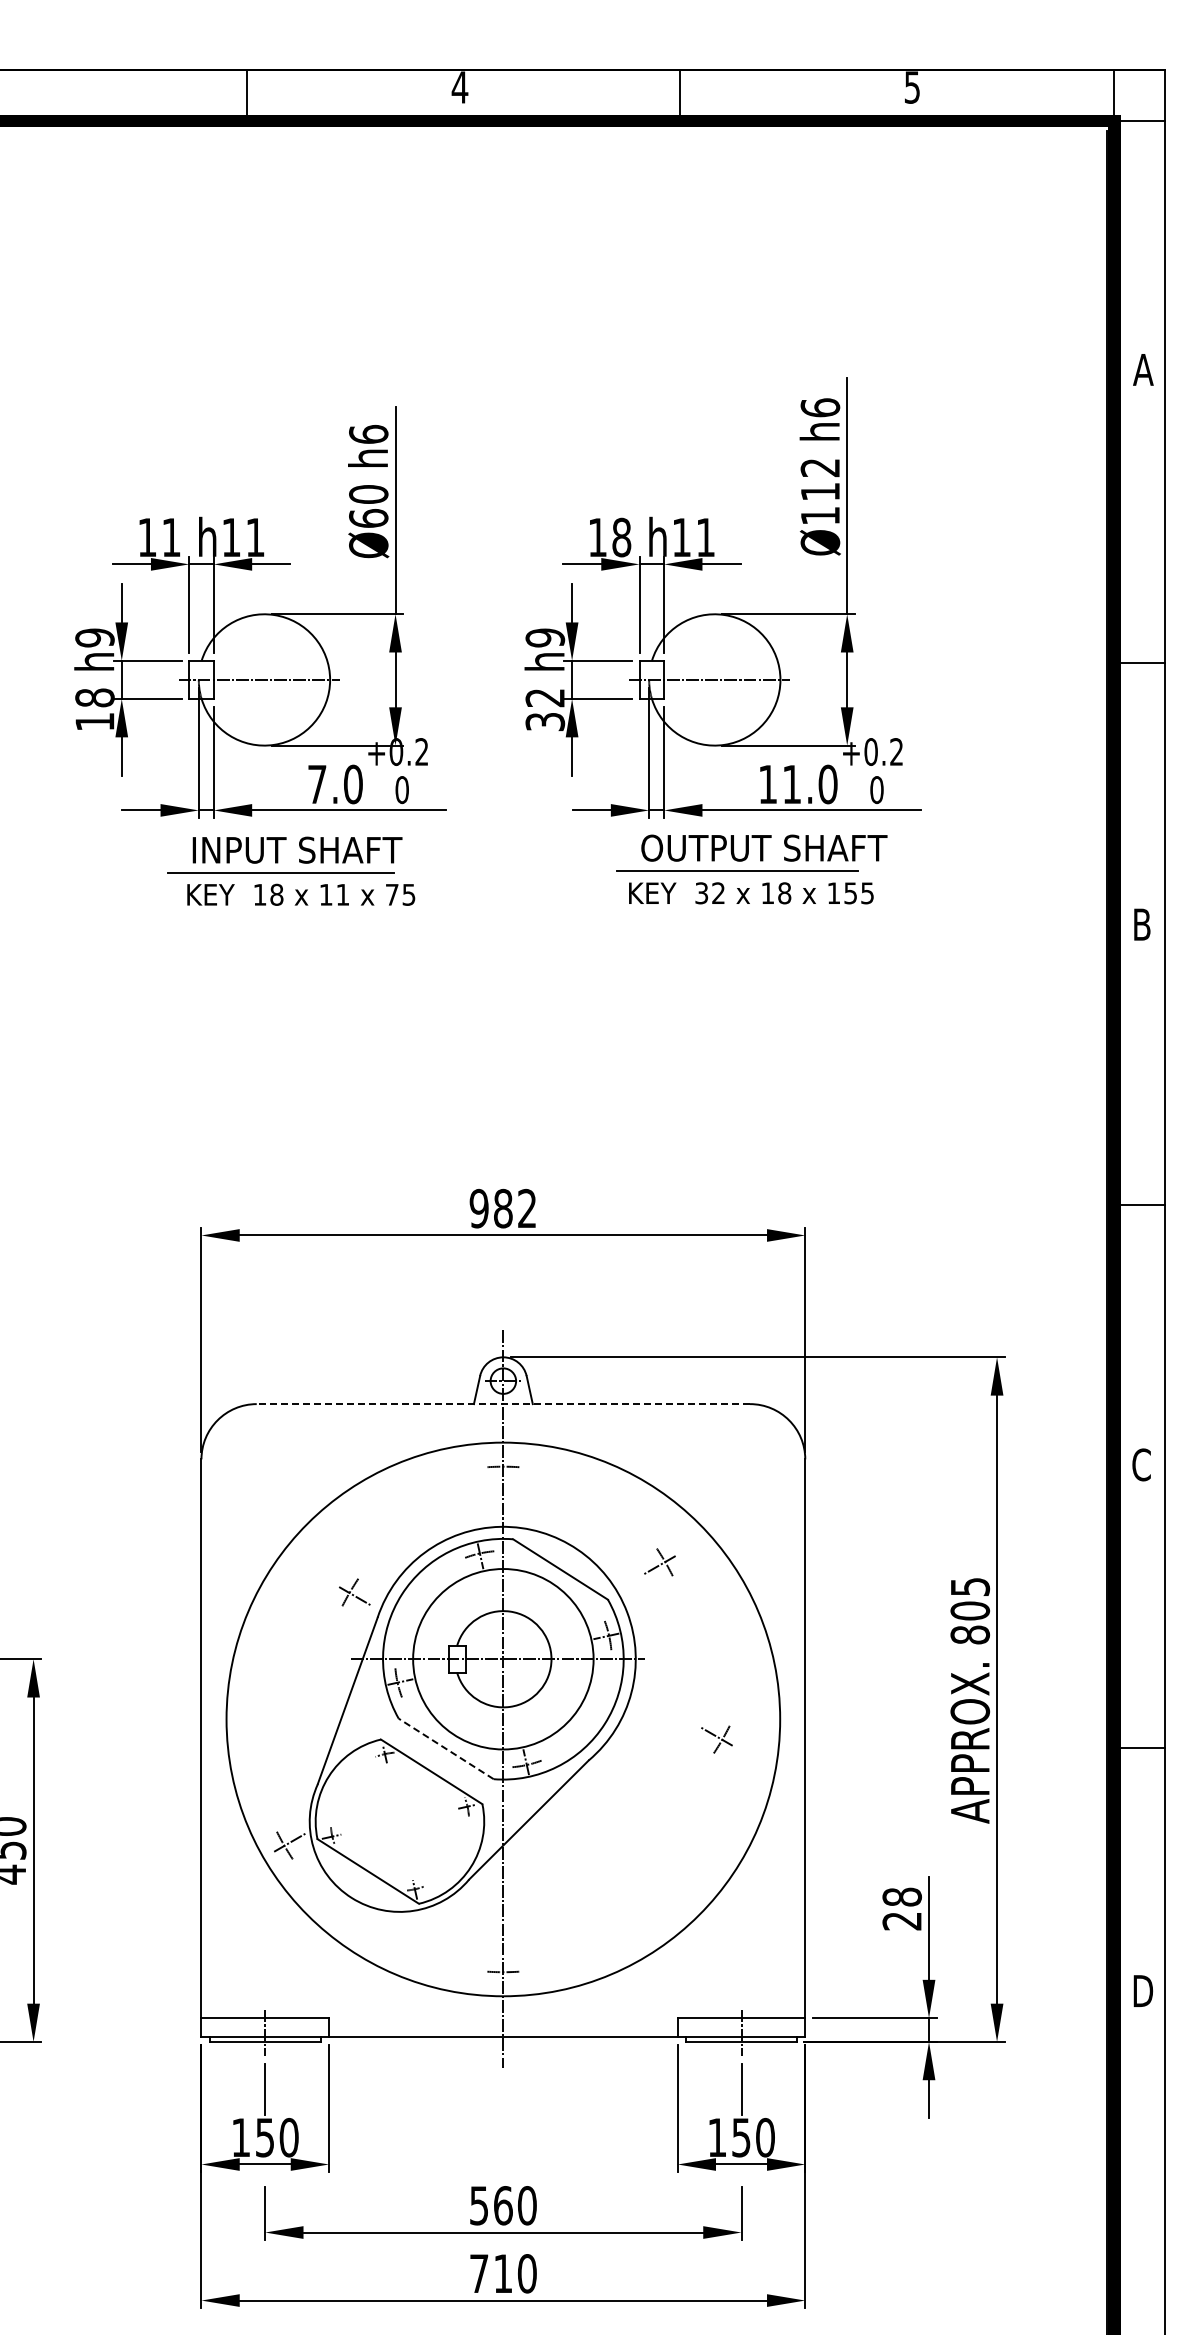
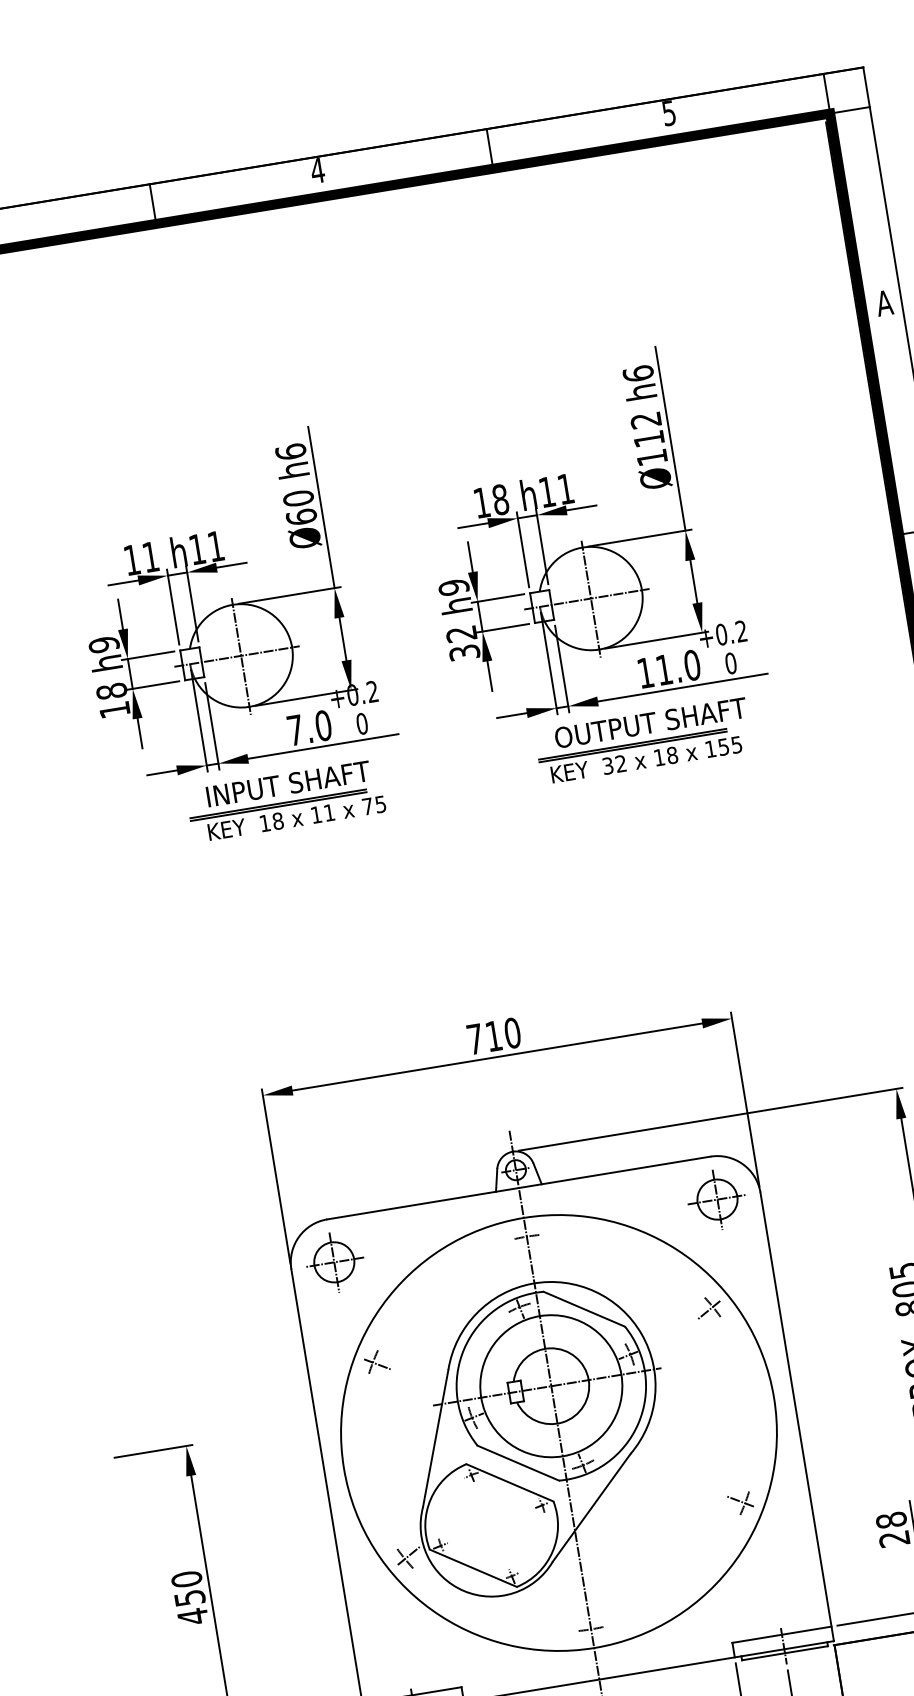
line: (264, 680) -> (241, 656), added
line: (714, 680) -> (590, 599), added
line: (736, 874) -> (632, 746), added
line: (280, 876) -> (278, 806), added
text: (502, 1208) -> (493, 1036), 982 -> 710
line: (503, 1404) -> (519, 1188), dashed -> solid
part: (257, 1459) -> (334, 1262), added
part: (748, 1459) -> (716, 1199), added
part: (659, 1562) -> (708, 1308), moved
part: (354, 1592) -> (376, 1361), moved
part: (716, 1739) -> (740, 1503), moved
line: (445, 1748) -> (517, 1462), dashed -> solid

